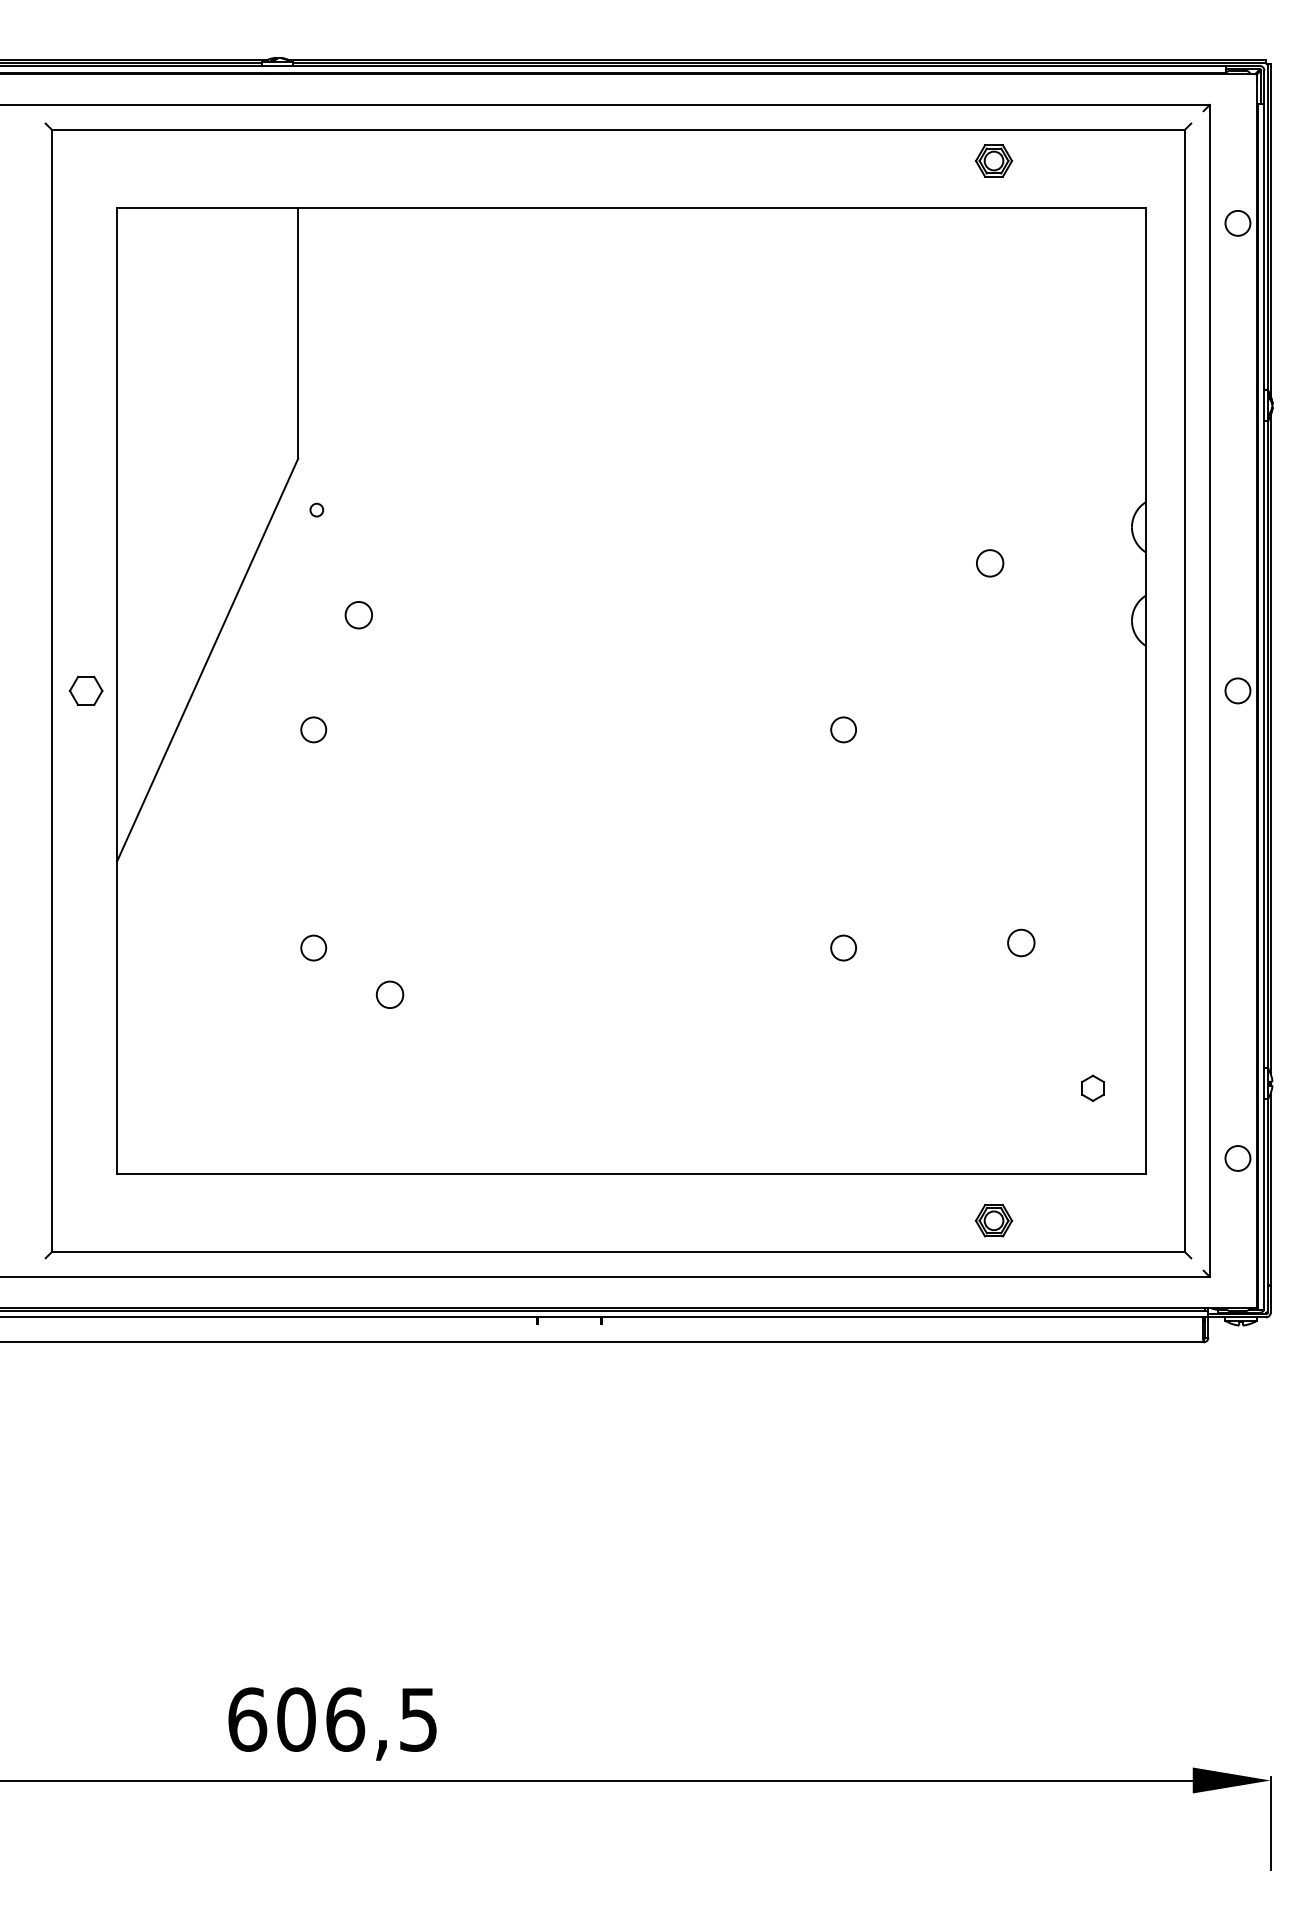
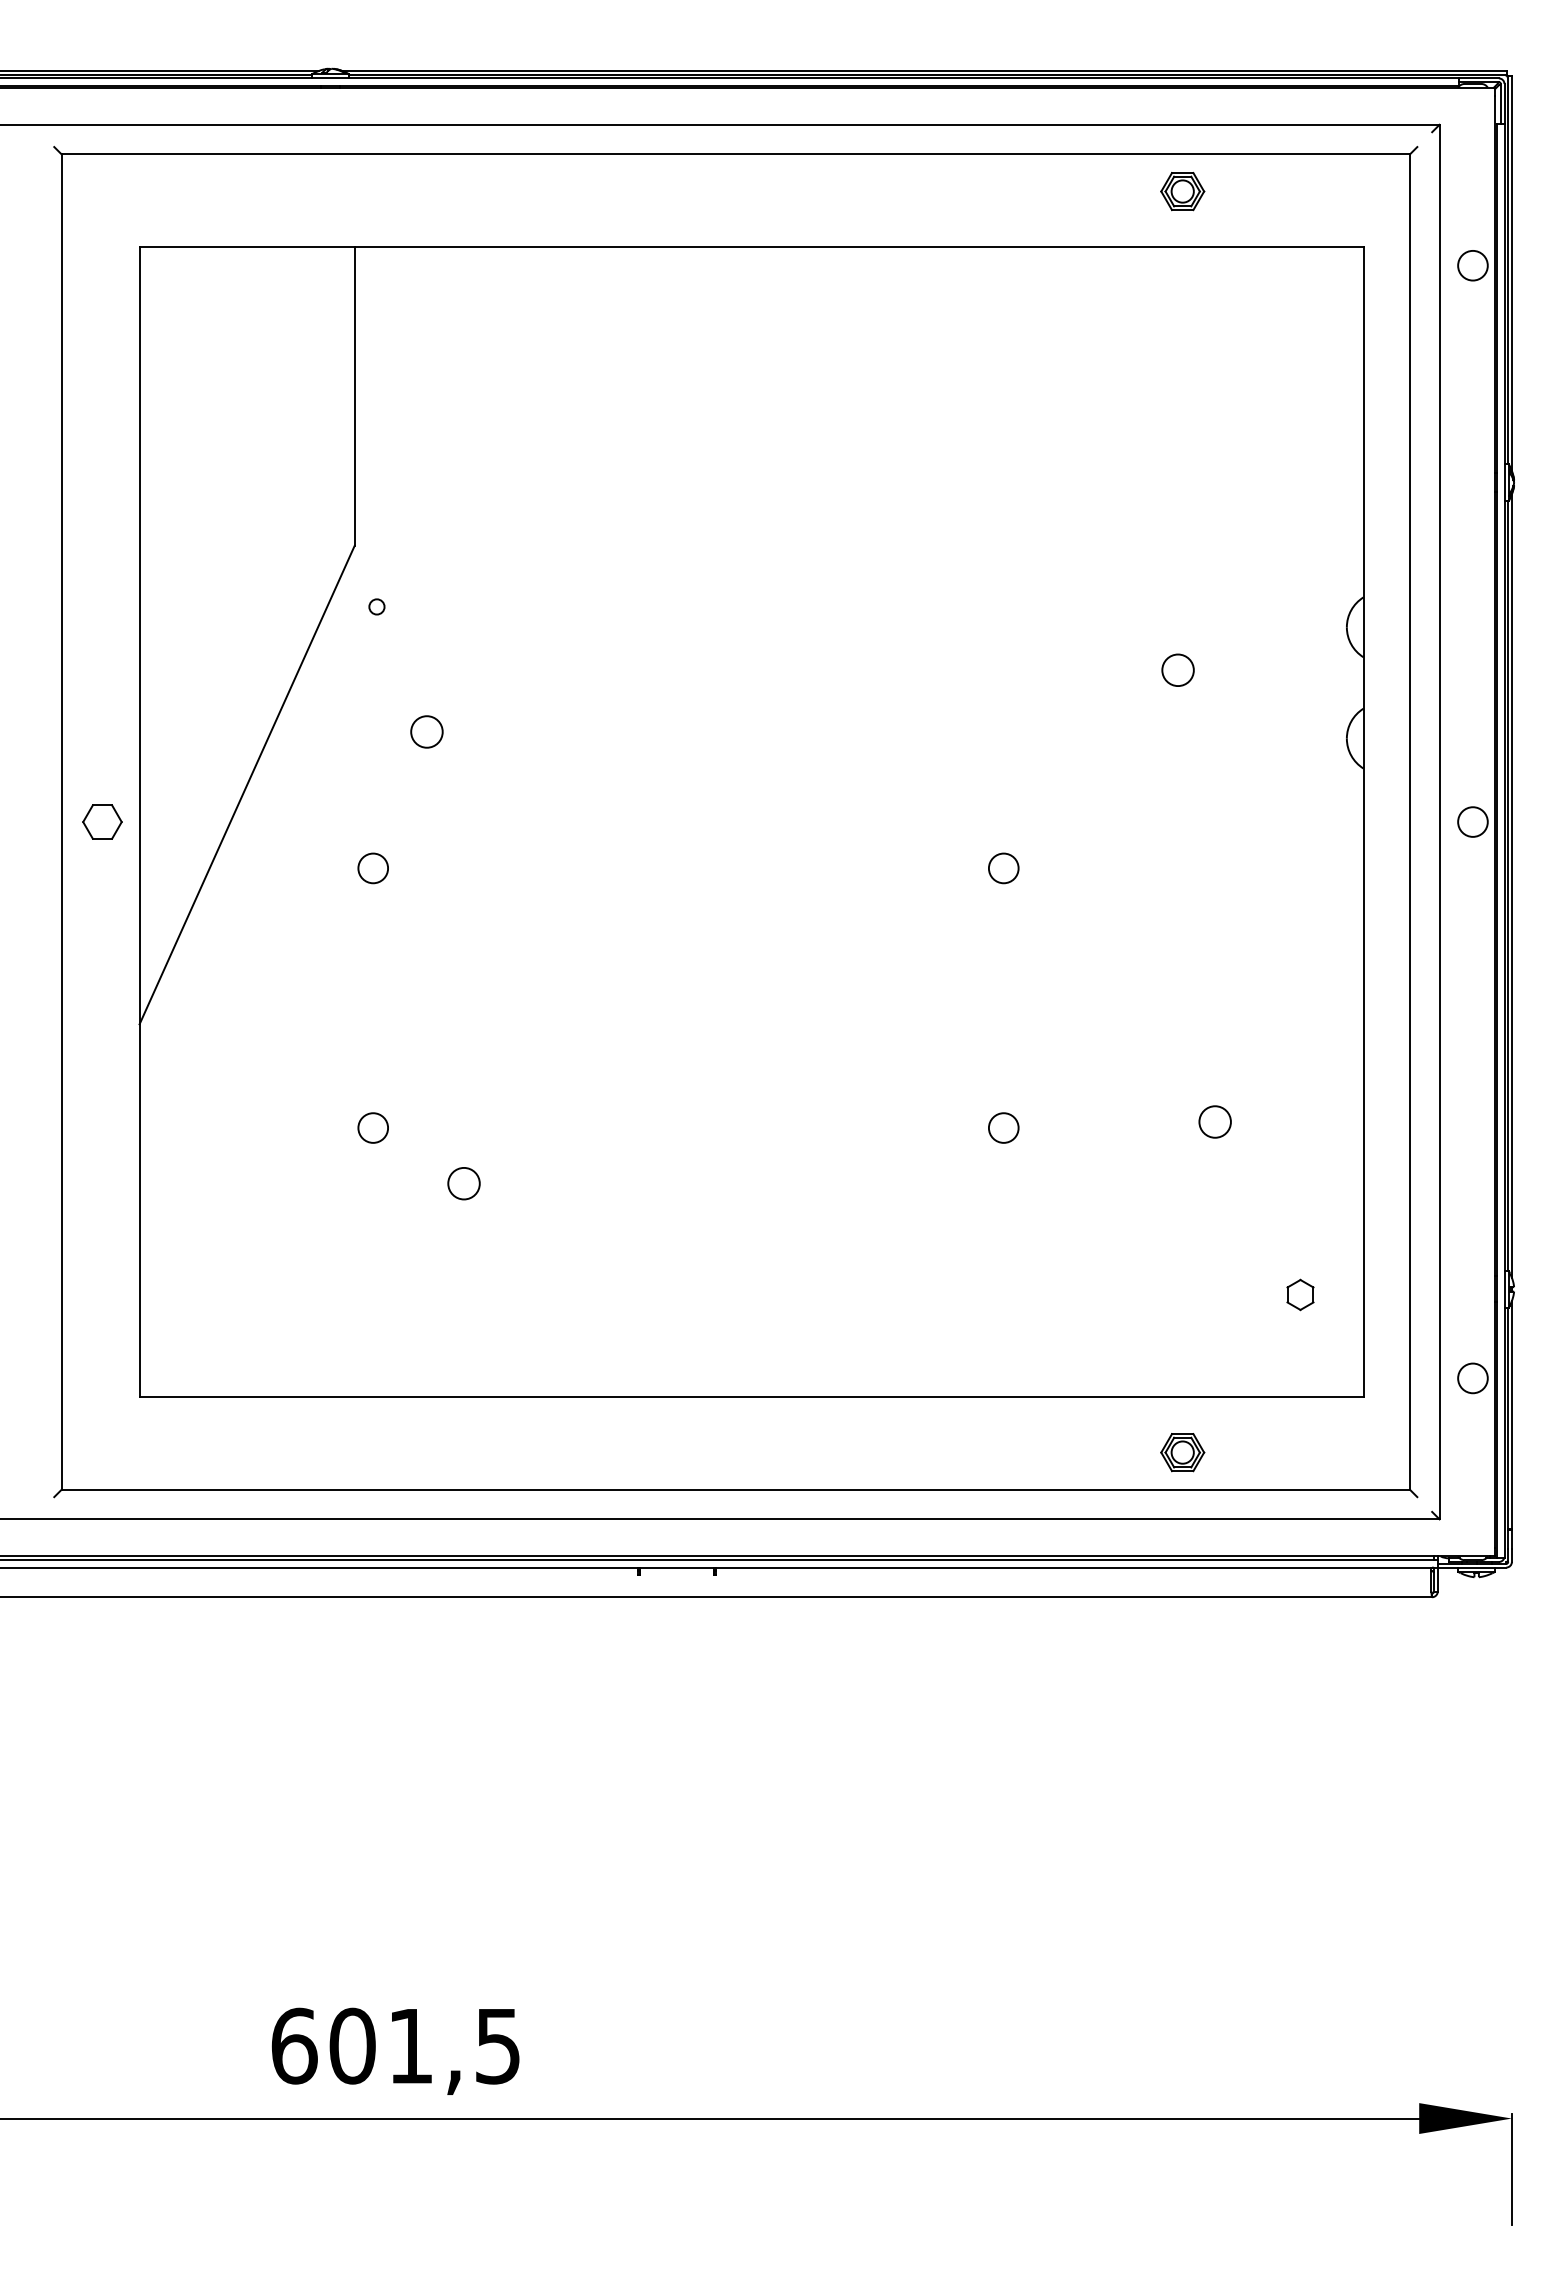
text: (345, 1719) -> (411, 2045), 606,5 -> 601,5

